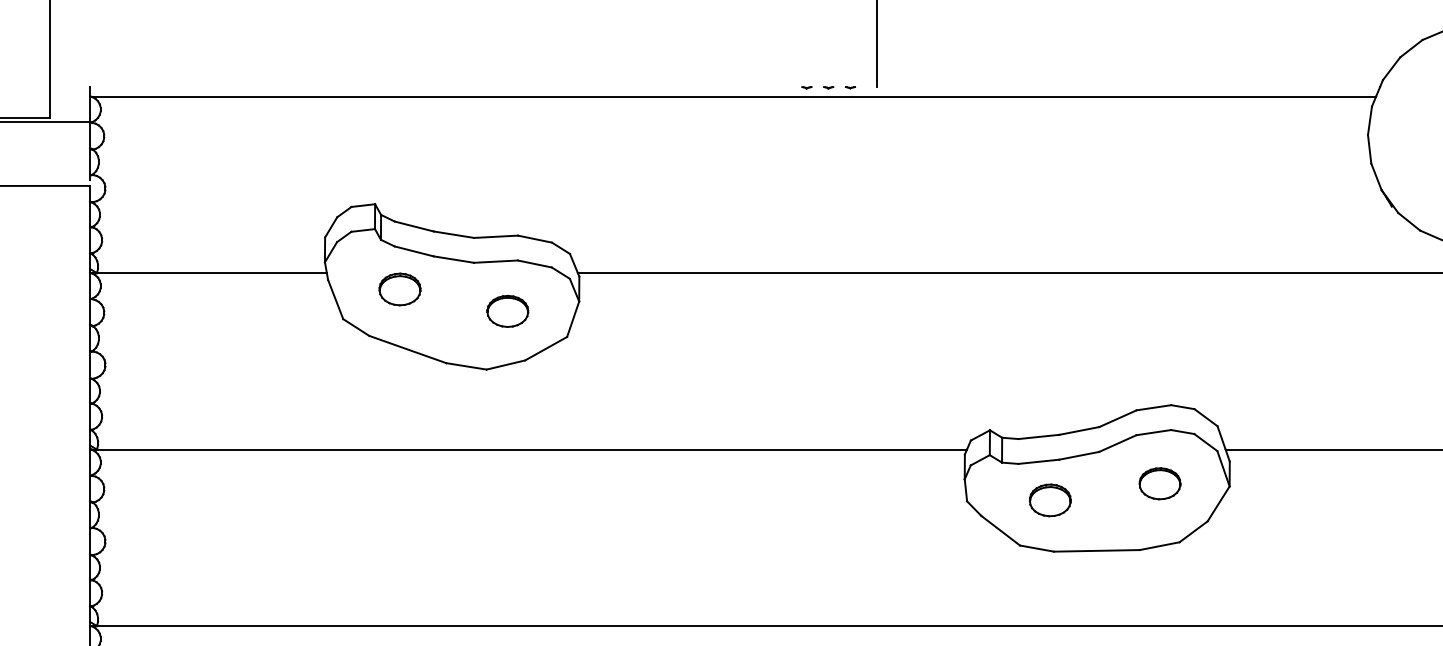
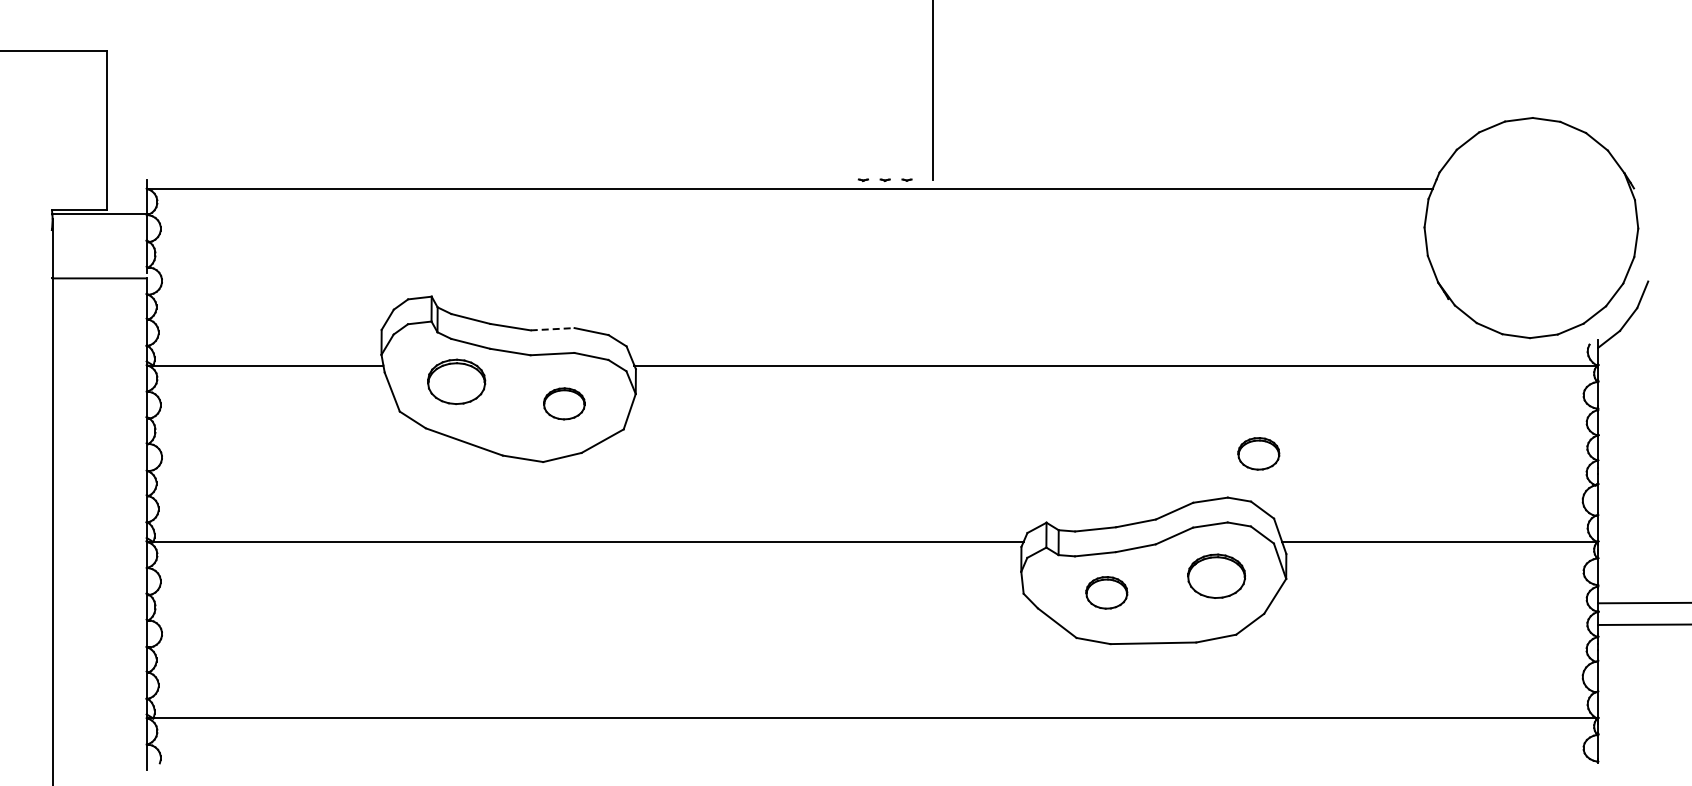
line: (495, 237) -> (552, 329), solid -> dashed
part: (399, 289) -> (456, 381), size x1.4
part: (1201, 361) -> (1258, 453), added
part: (1159, 483) -> (1216, 575), size x1.4

